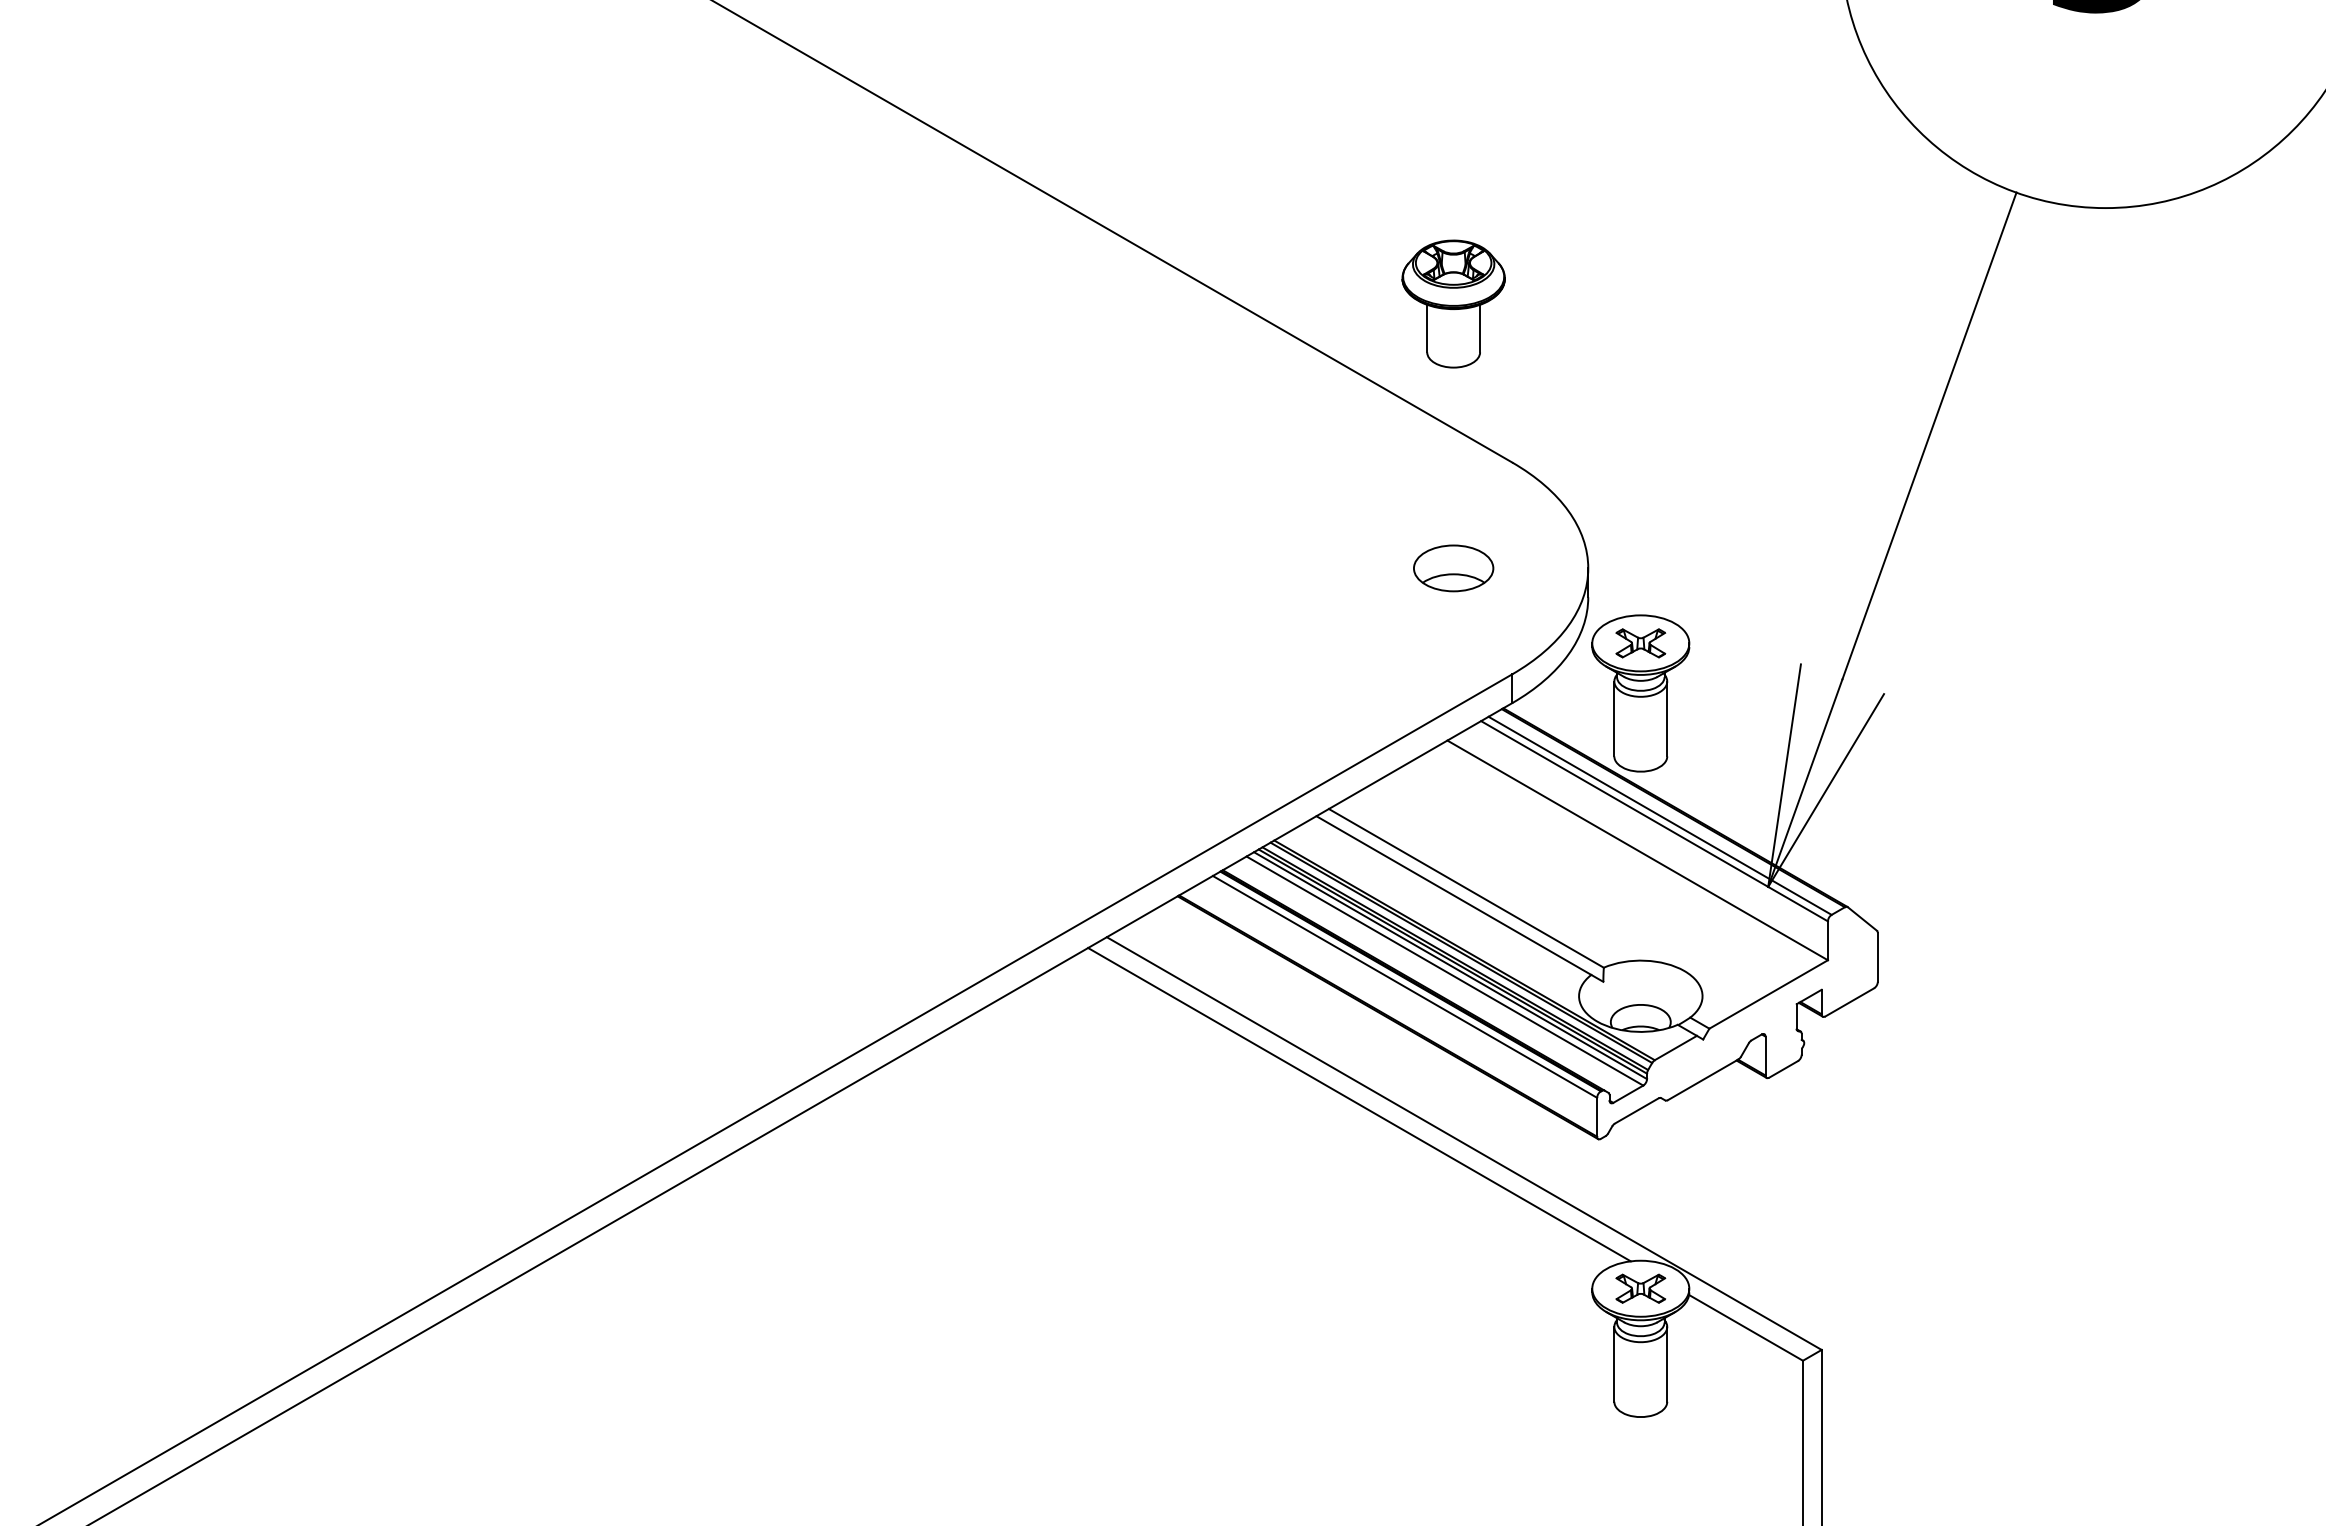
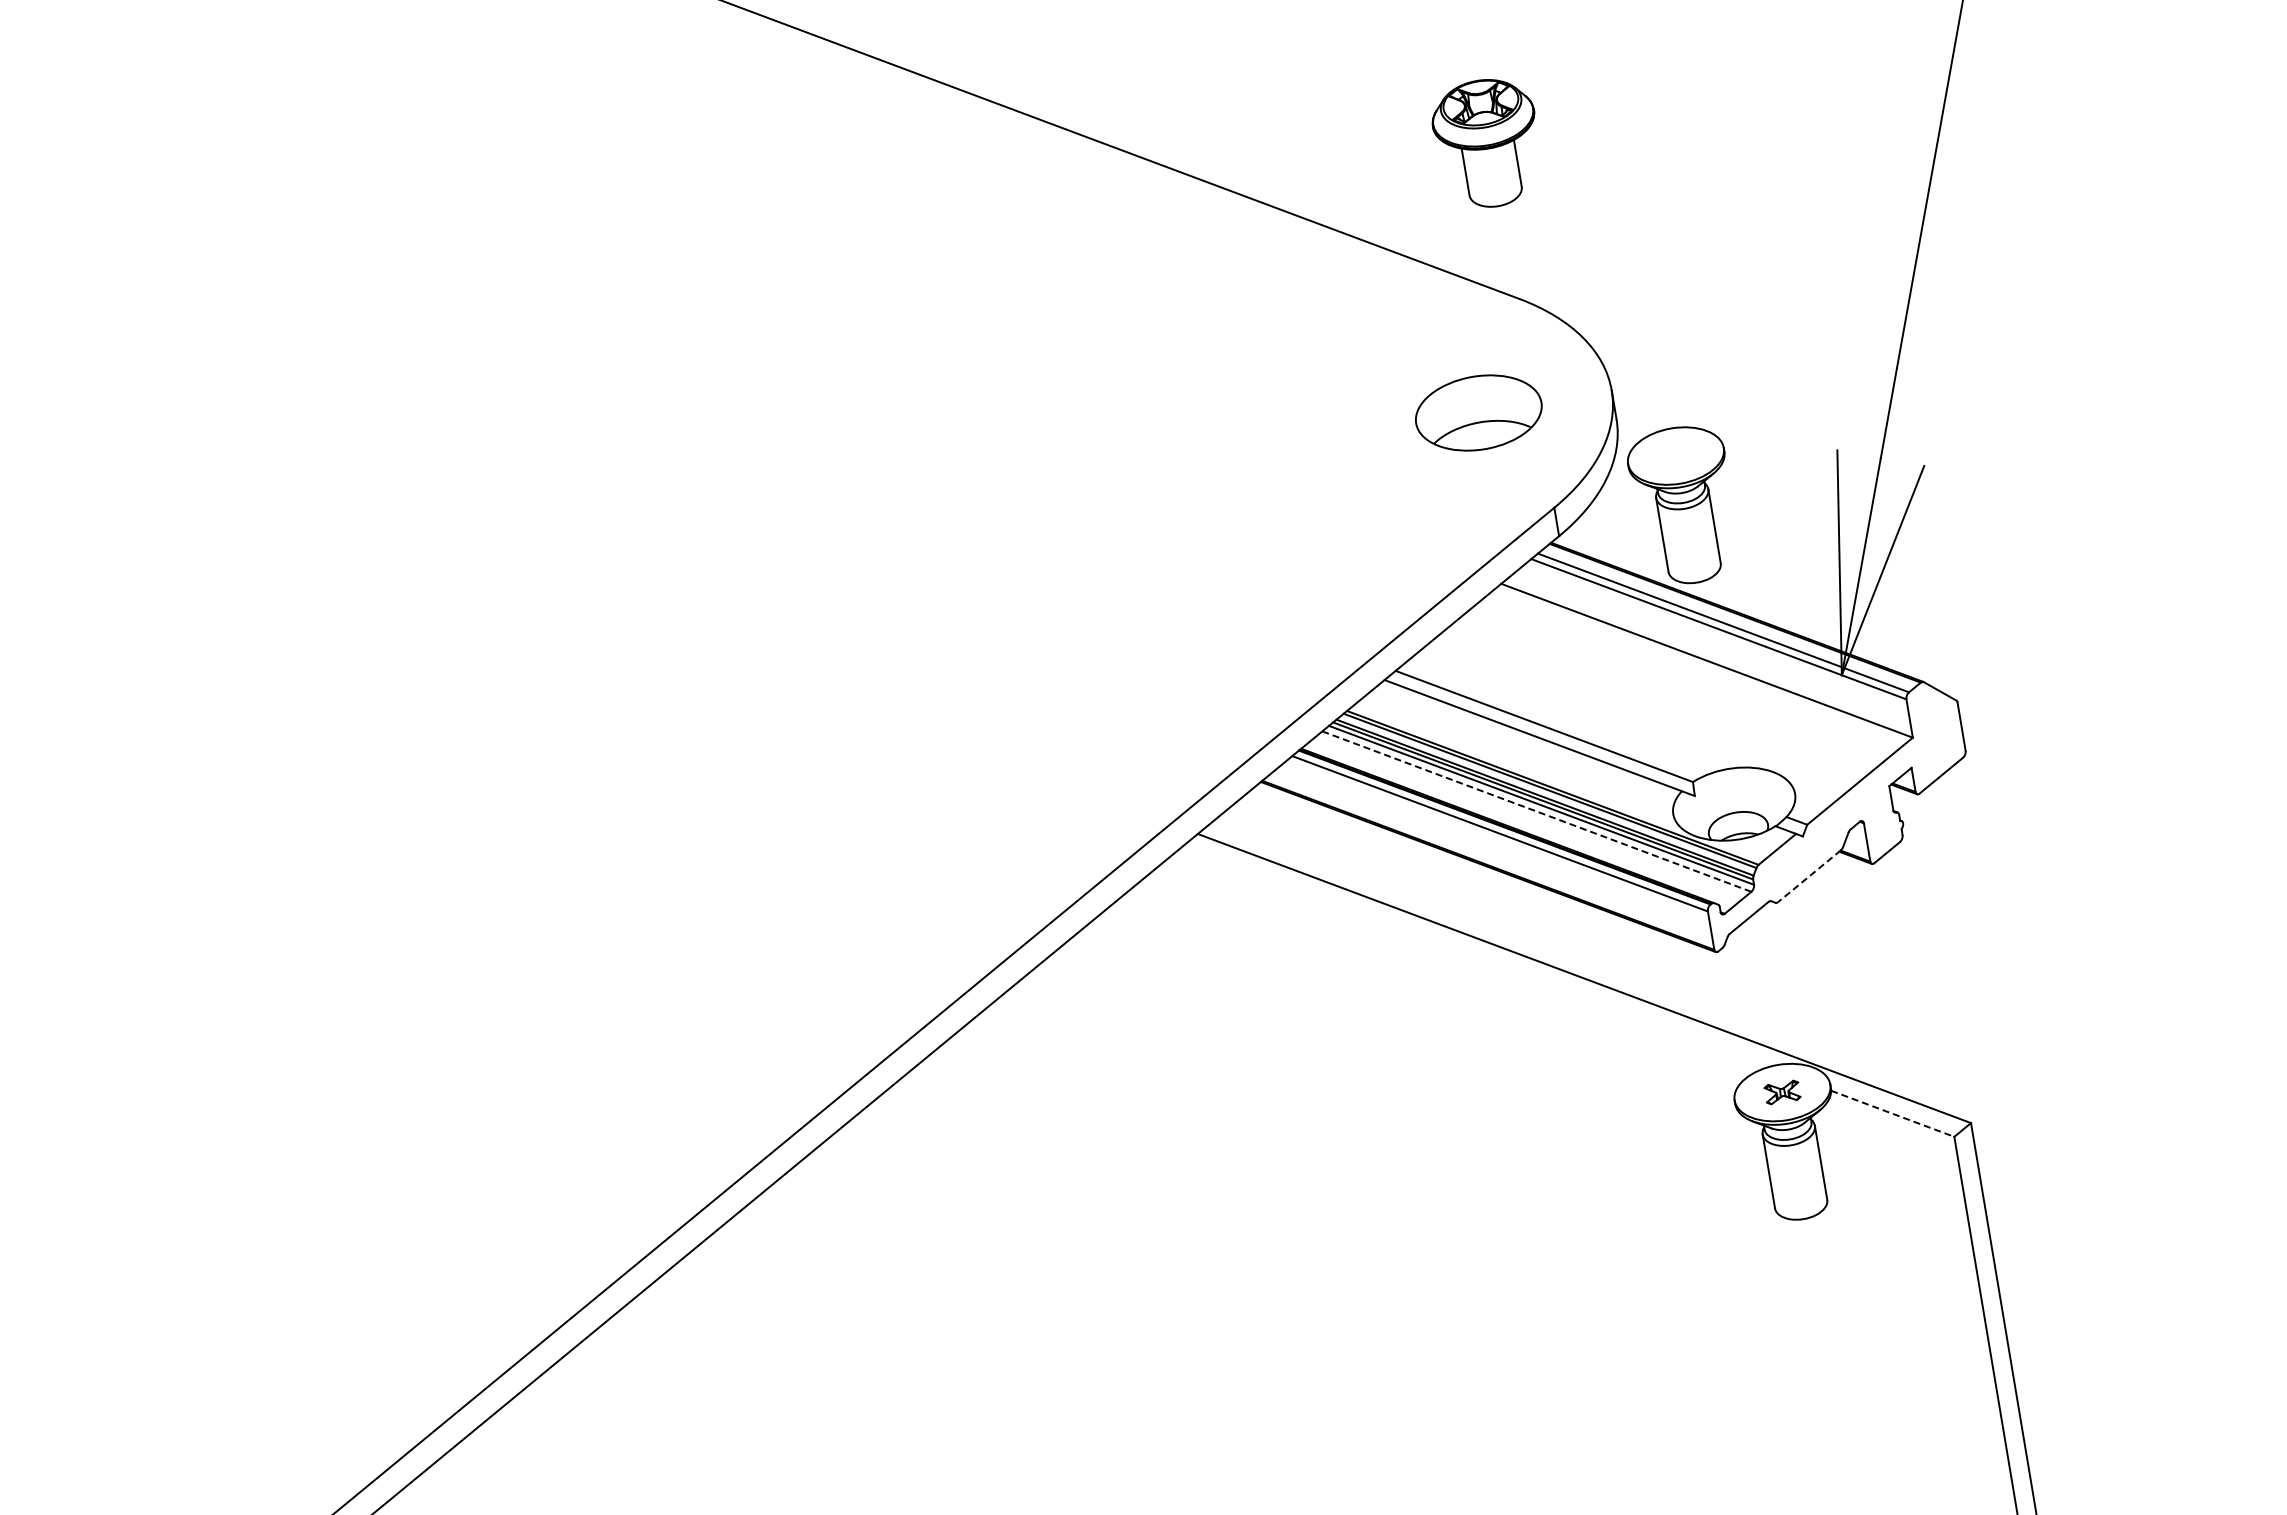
part: (1453, 303) -> (1487, 143), moved
part: (1453, 568) -> (1478, 413), size x1.6
part: (1640, 643) -> (1675, 456), removed
line: (1445, 971) -> (1537, 811), solid -> dashed
line: (1703, 1079) -> (1809, 875), solid -> dashed
line: (1359, 1104) -> (1474, 957), removed
part: (1640, 1288) -> (1782, 1092), size x0.7
line: (1746, 1327) -> (1893, 1113), solid -> dashed

